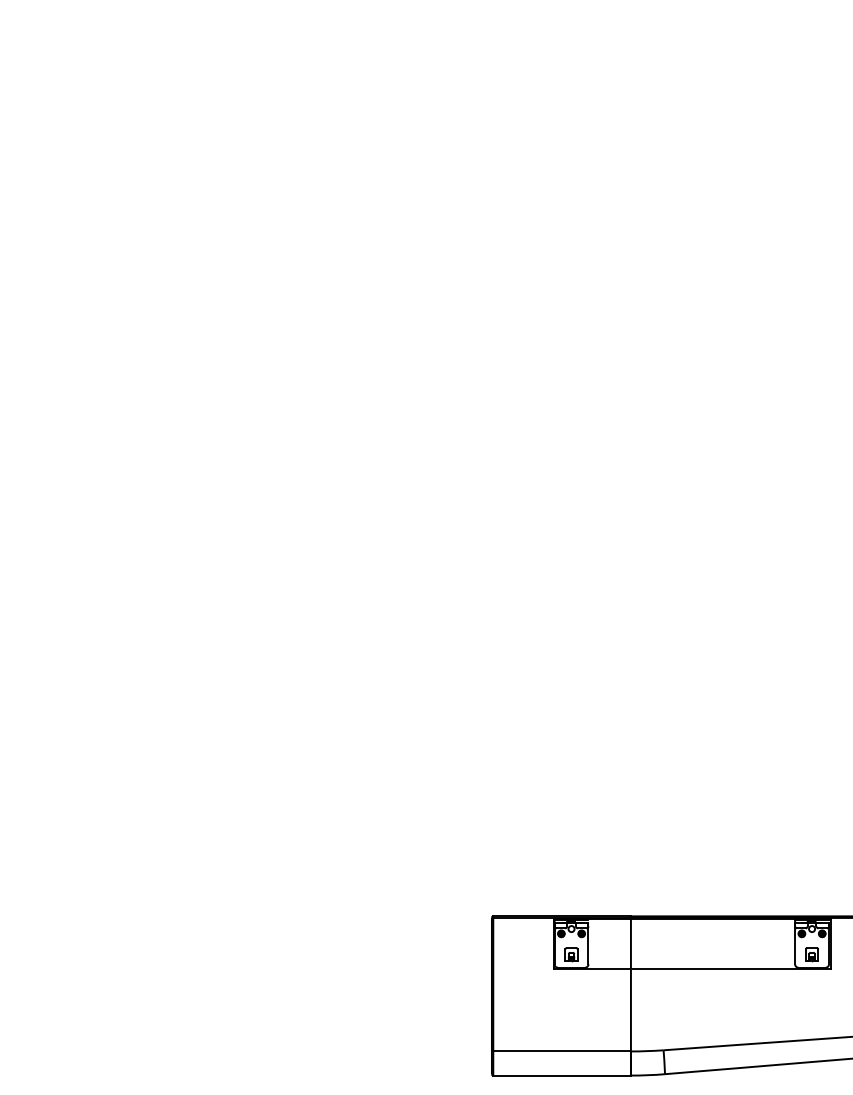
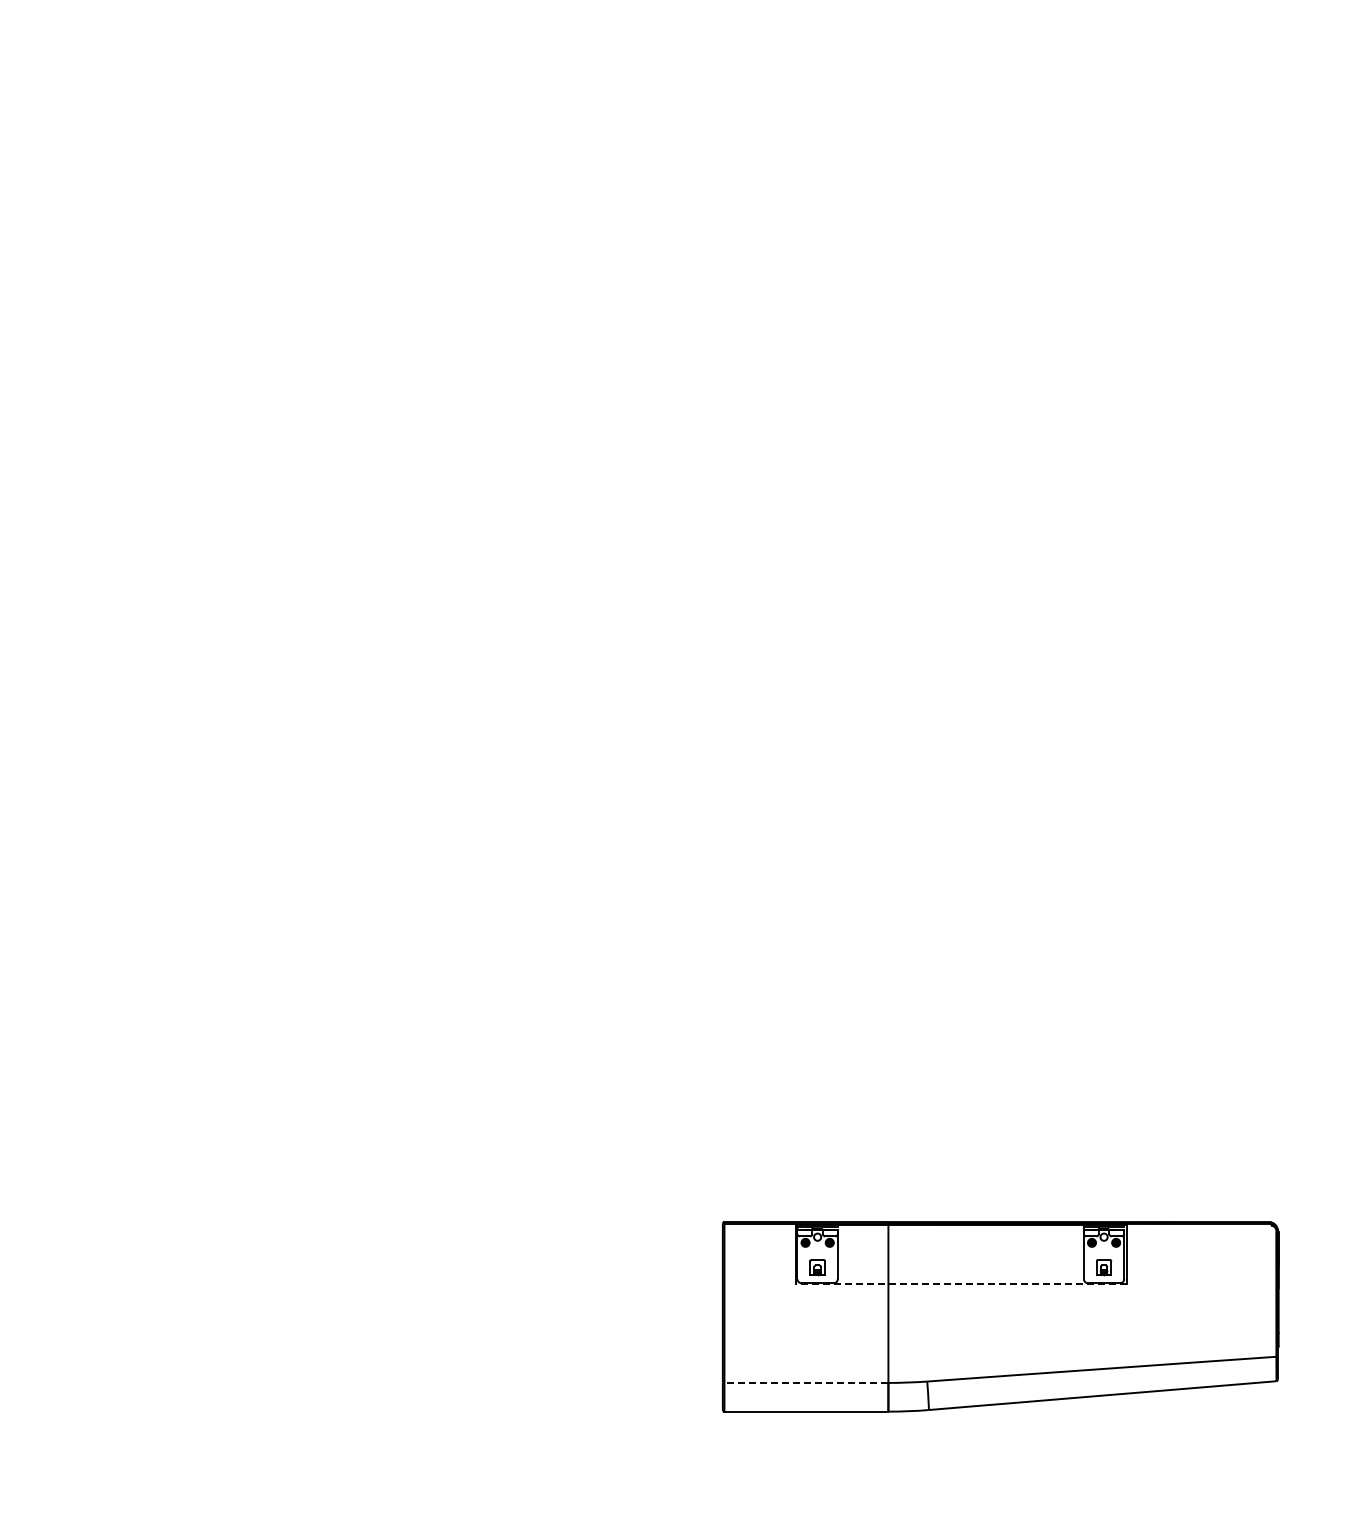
line: (692, 968) -> (961, 1284), solid -> dashed
line: (562, 1051) -> (806, 1382), solid -> dashed

